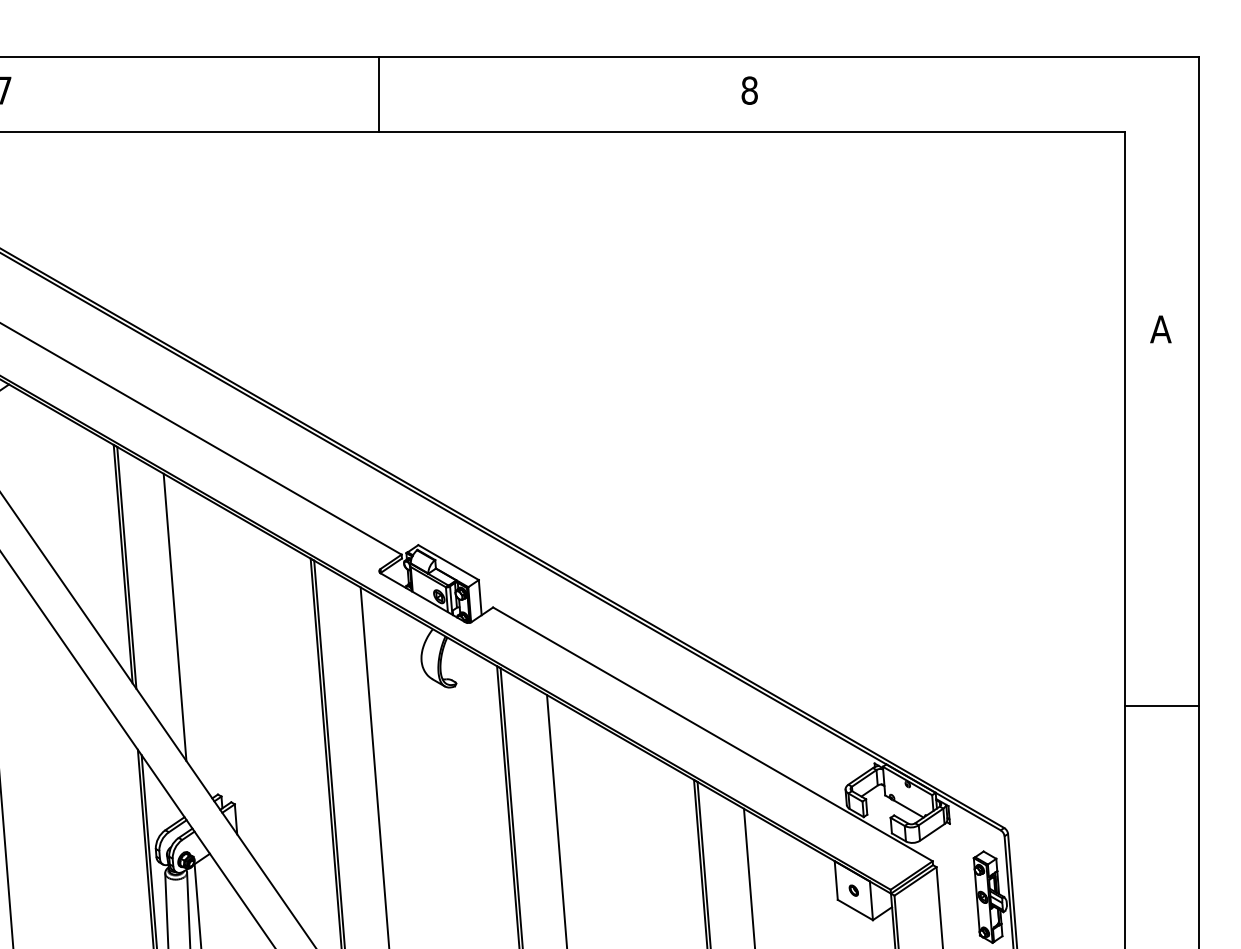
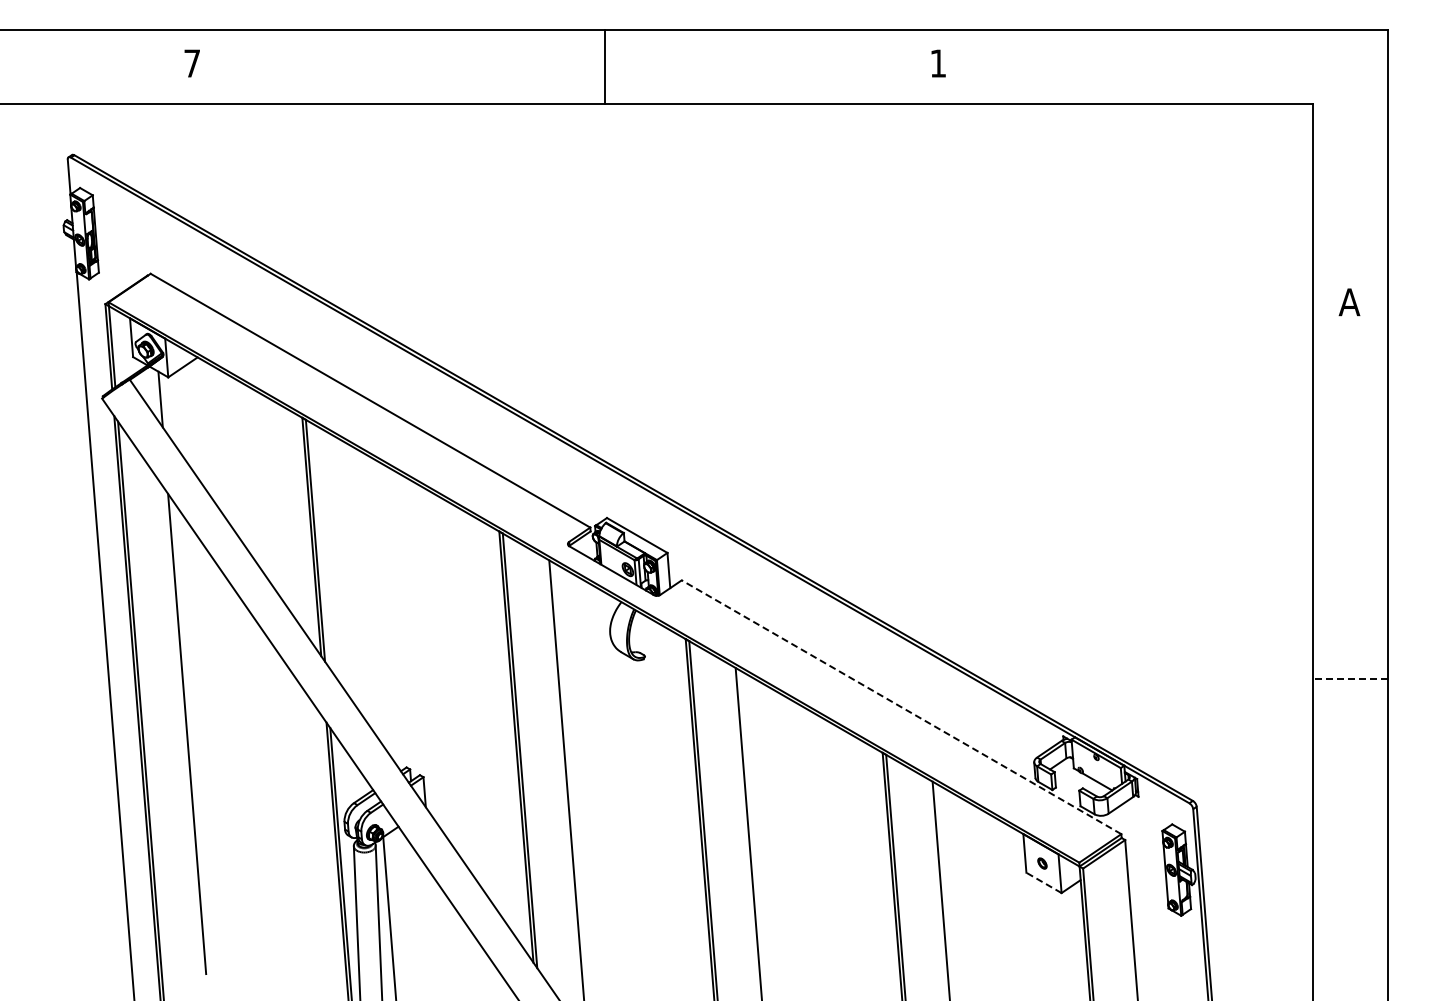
text: (749, 90) -> (938, 63), 8 -> 1
line: (378, 93) -> (605, 66), moved
line: (174, 616) -> (363, 589), removed
line: (1161, 705) -> (1350, 678), solid -> dashed
line: (712, 734) -> (901, 707), solid -> dashed
line: (854, 909) -> (1043, 882), solid -> dashed

